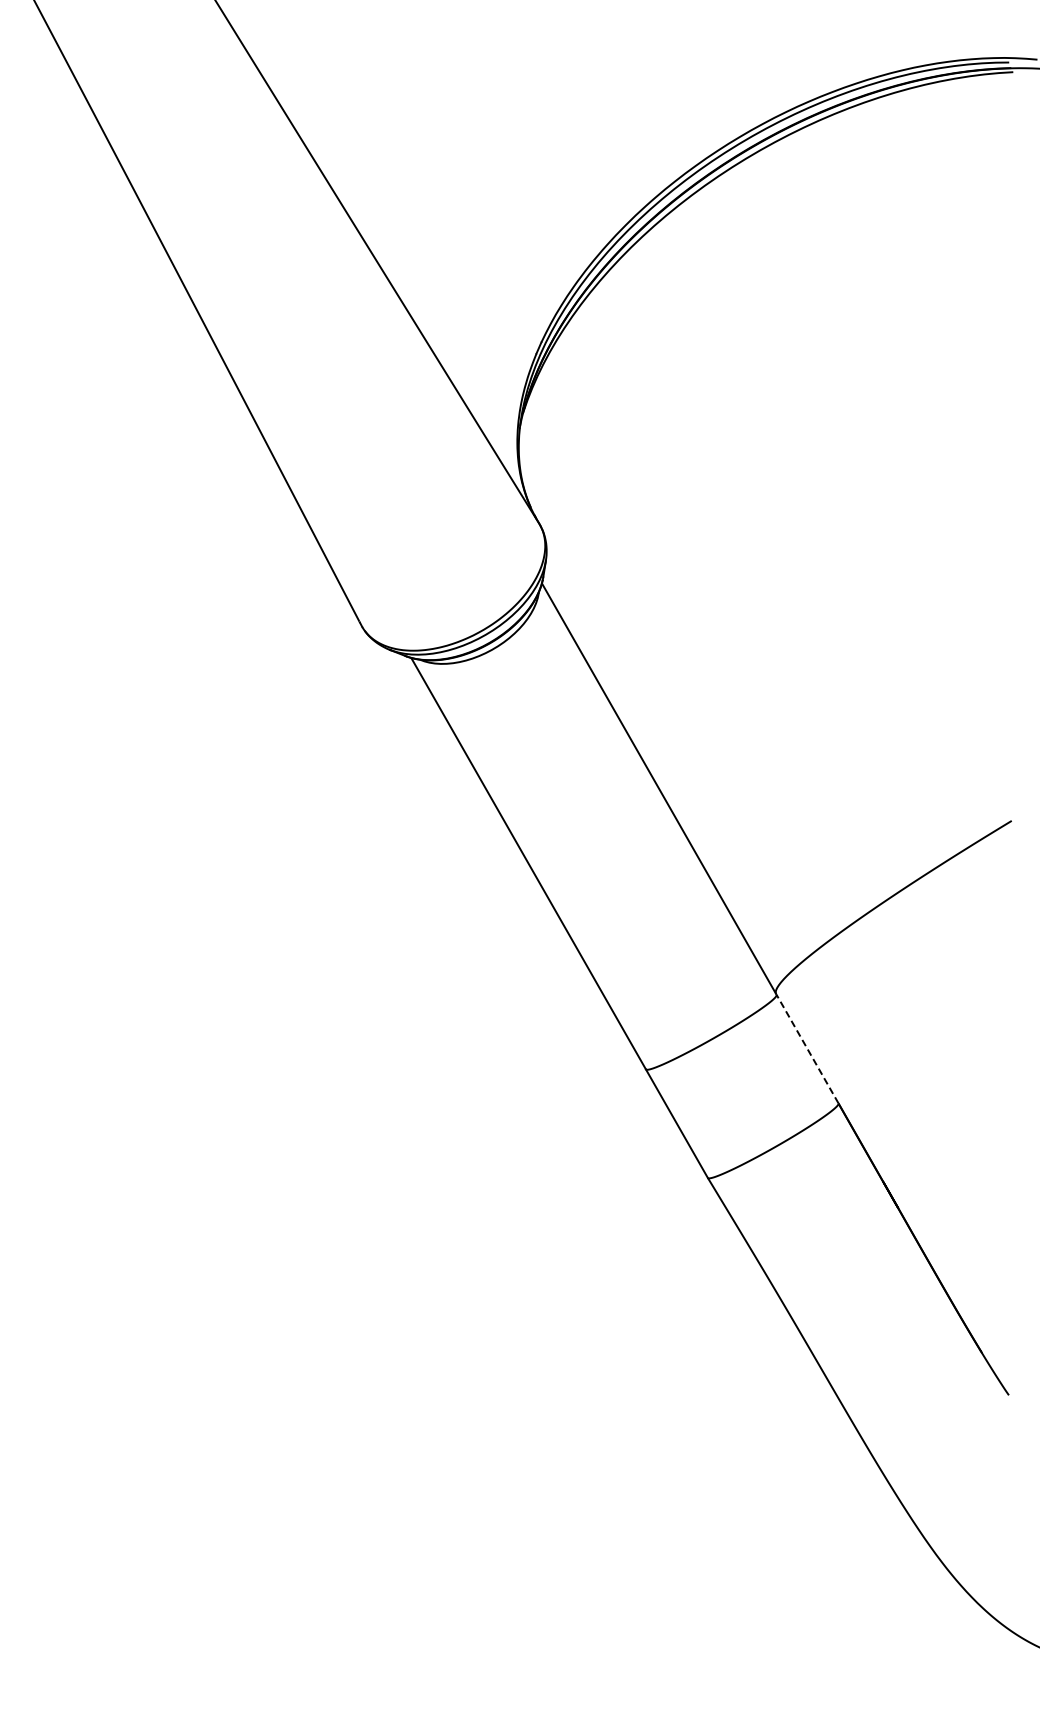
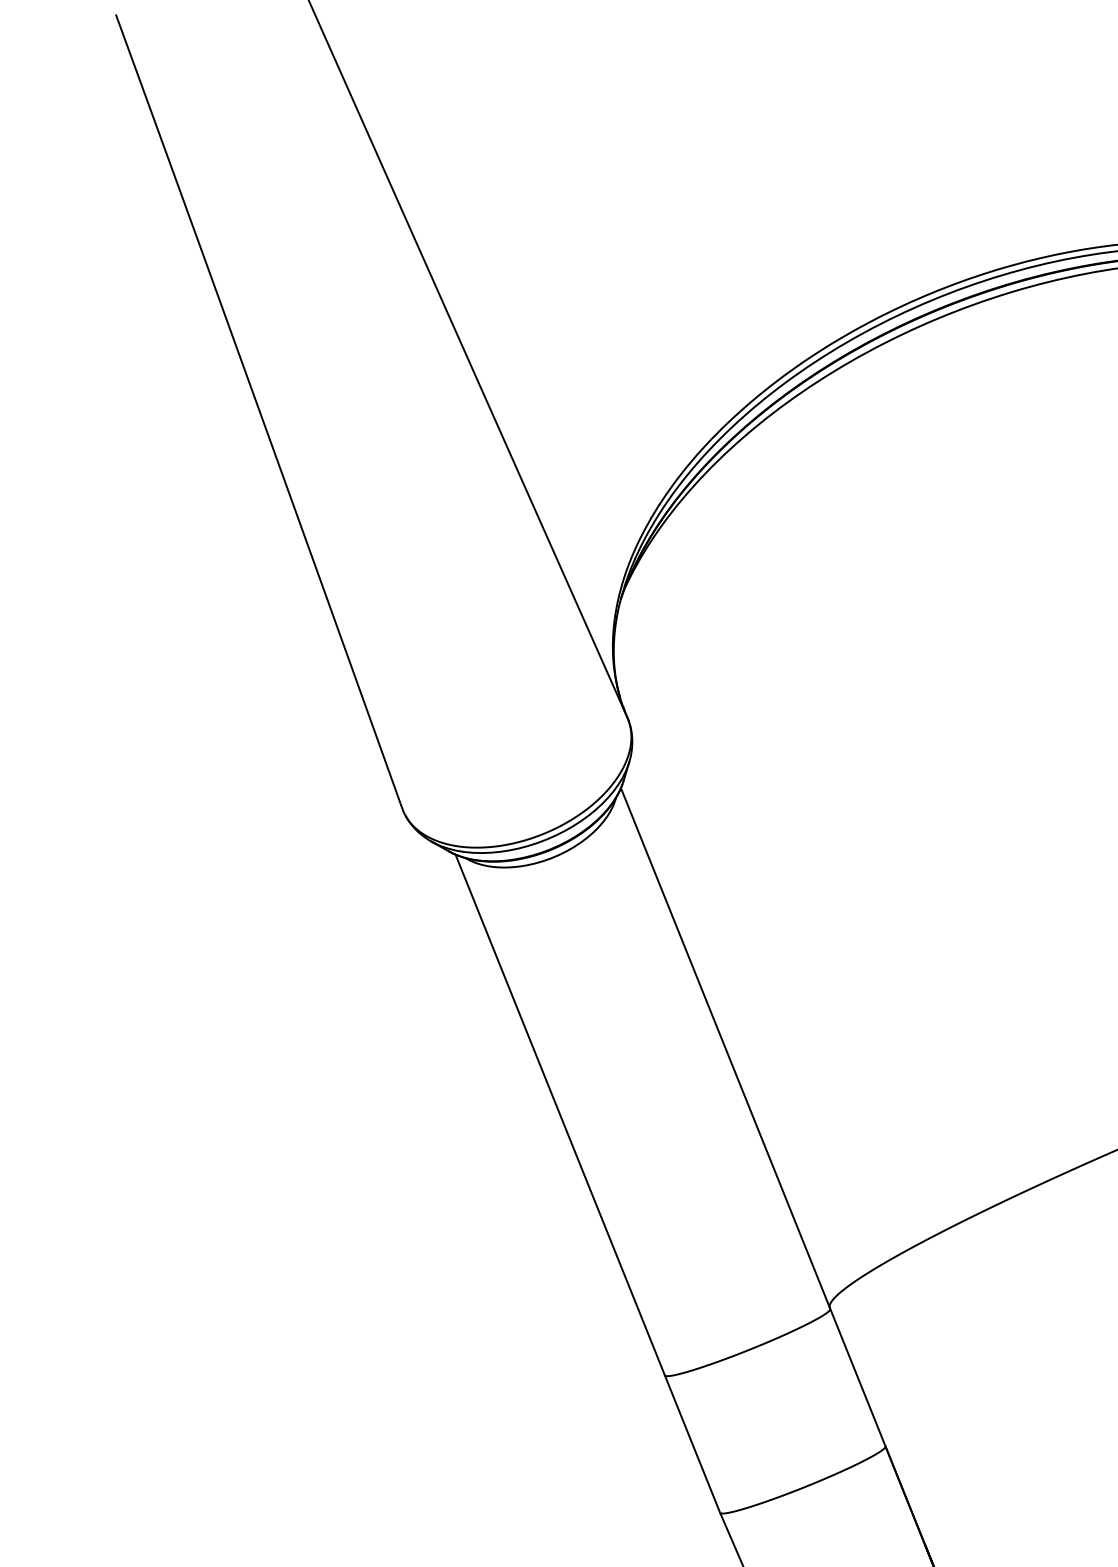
line: (807, 1048) -> (857, 1376), dashed -> solid

